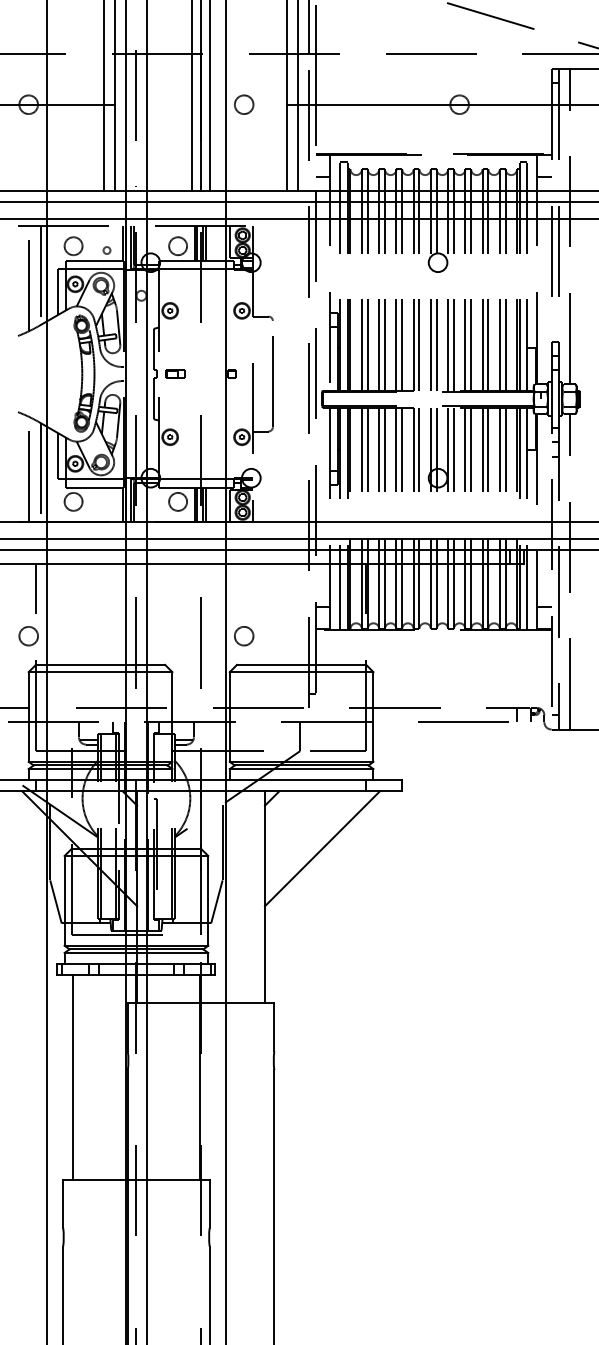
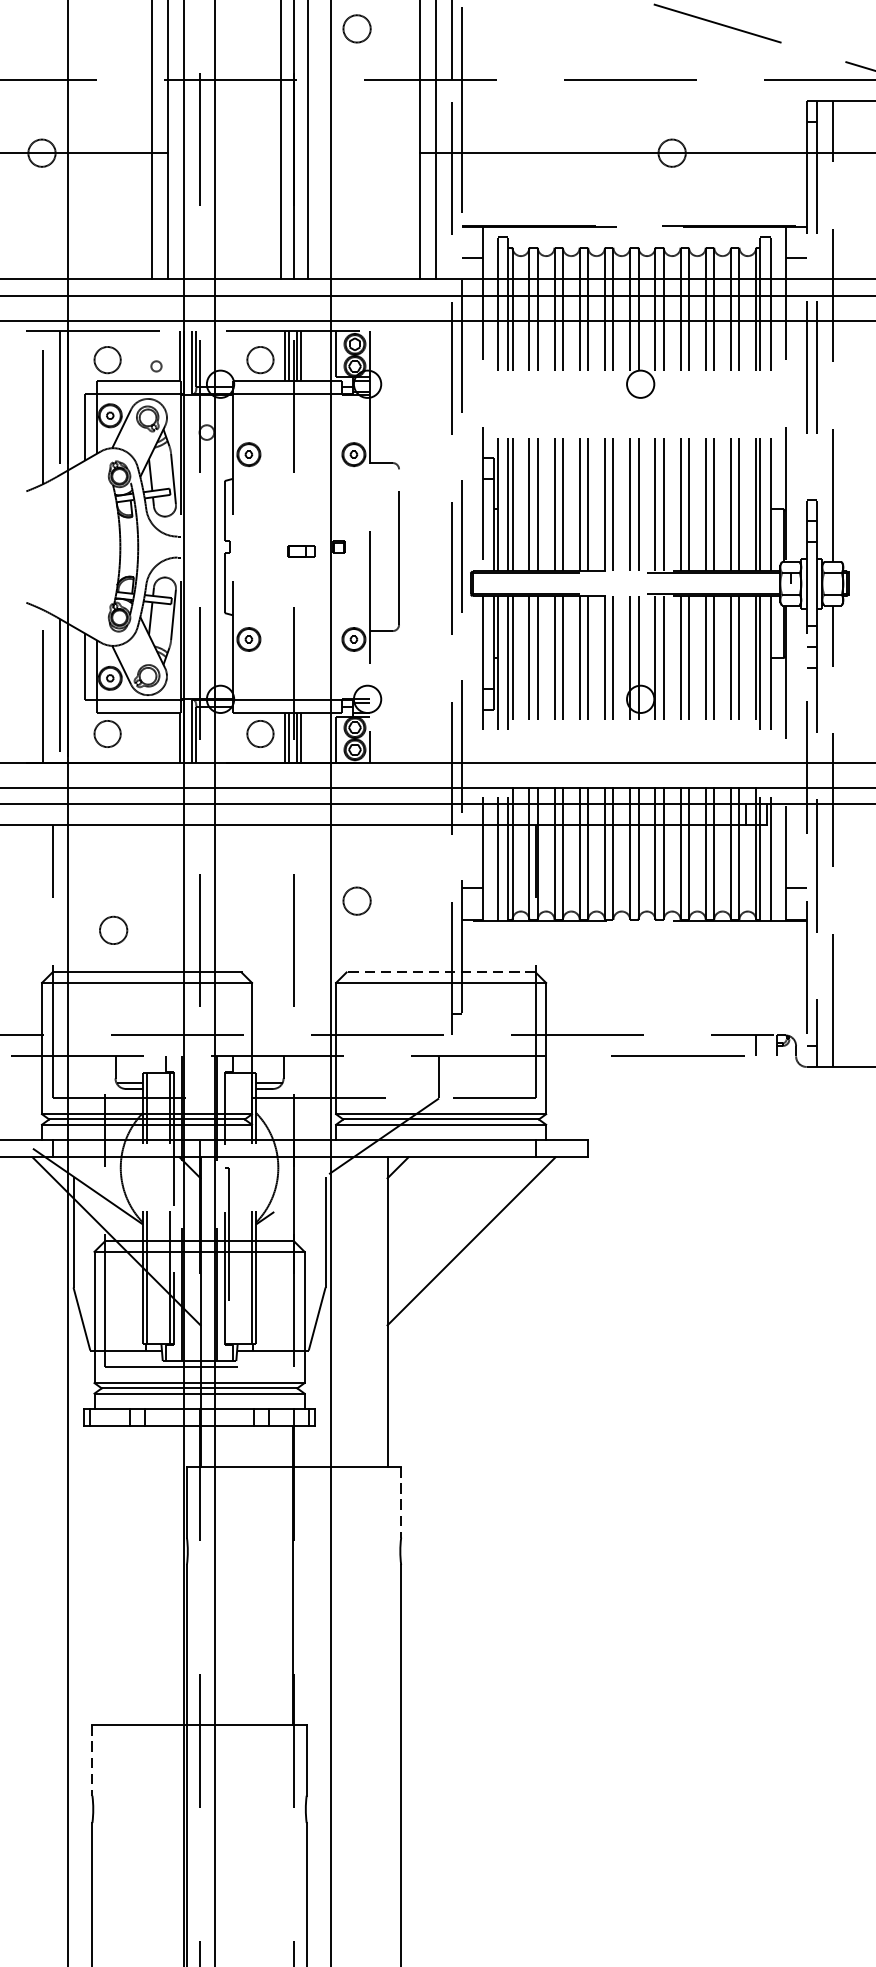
circle: (244, 104) -> (357, 28), moved
part: (175, 373) -> (301, 550), moved
circle: (28, 636) -> (113, 930), moved
circle: (244, 636) -> (357, 901), moved
line: (301, 664) -> (440, 971), solid -> dashed
line: (274, 1027) -> (401, 1502), solid -> dashed
line: (72, 1077) -> (106, 1575), removed
line: (63, 1204) -> (92, 1761), solid -> dashed

